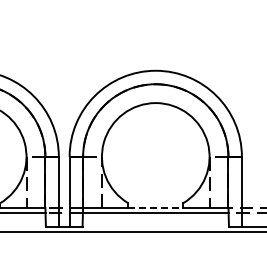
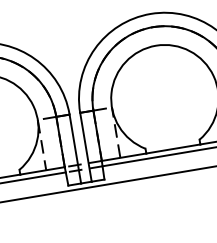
line: (156, 208) -> (174, 149), dashed -> solid

